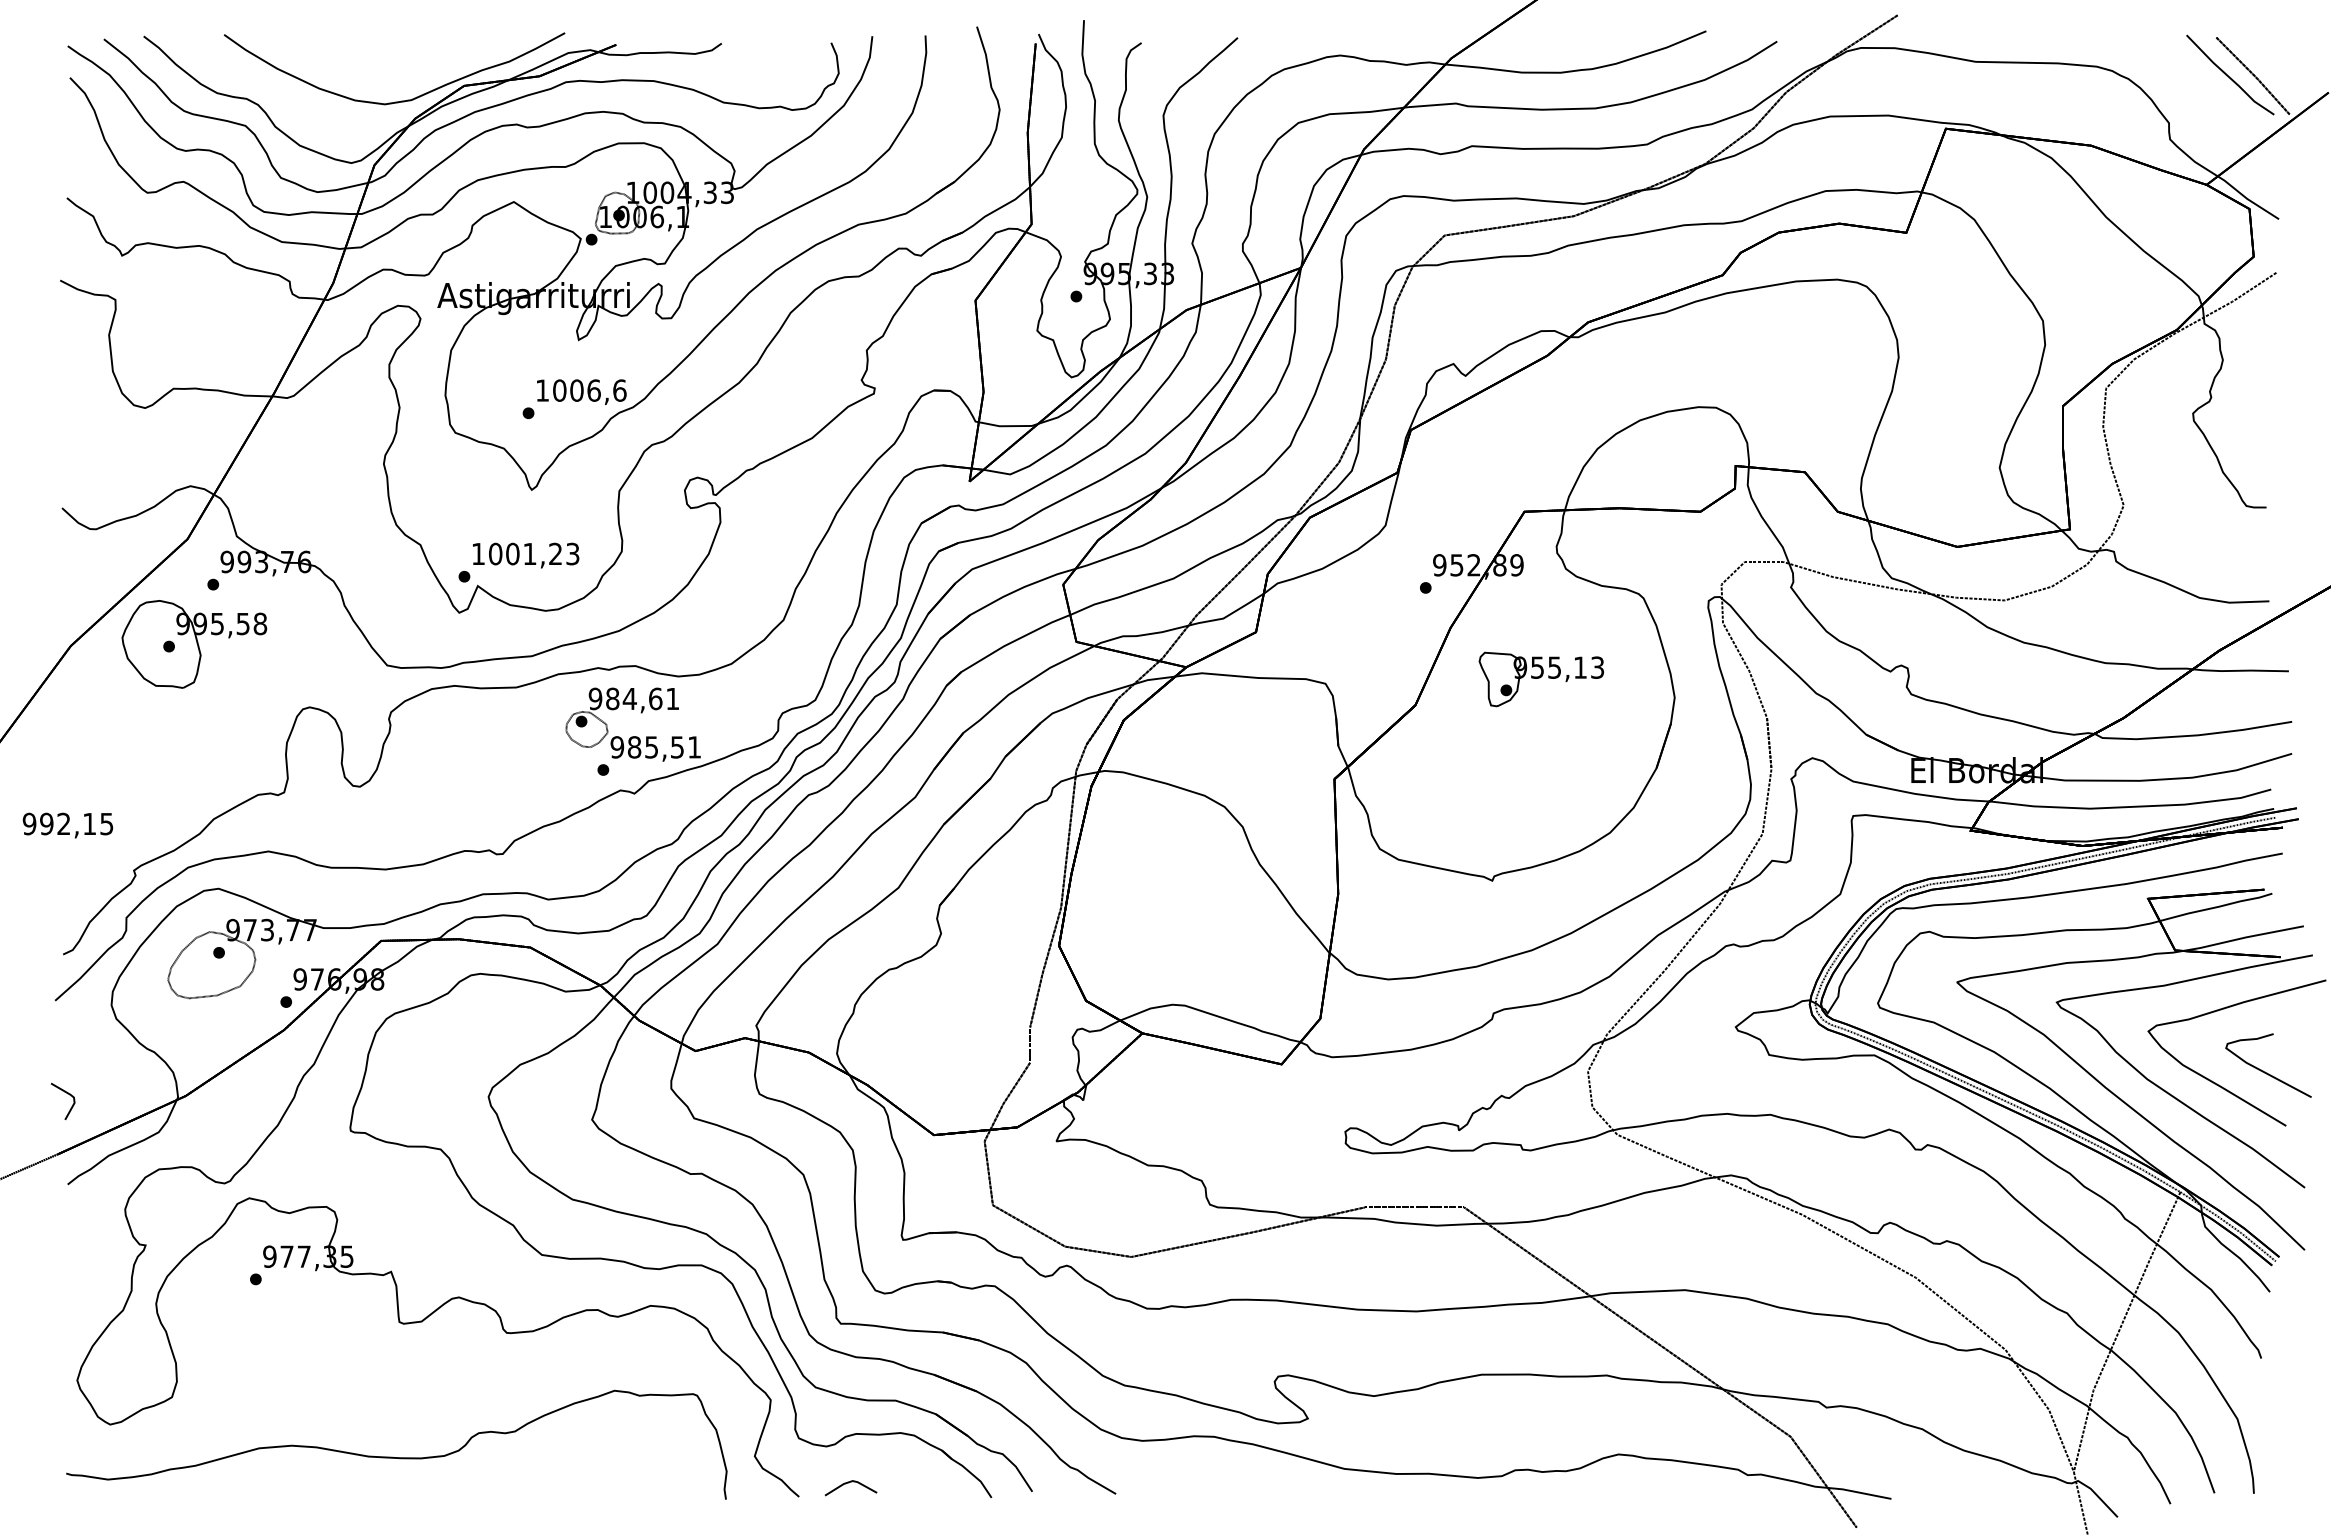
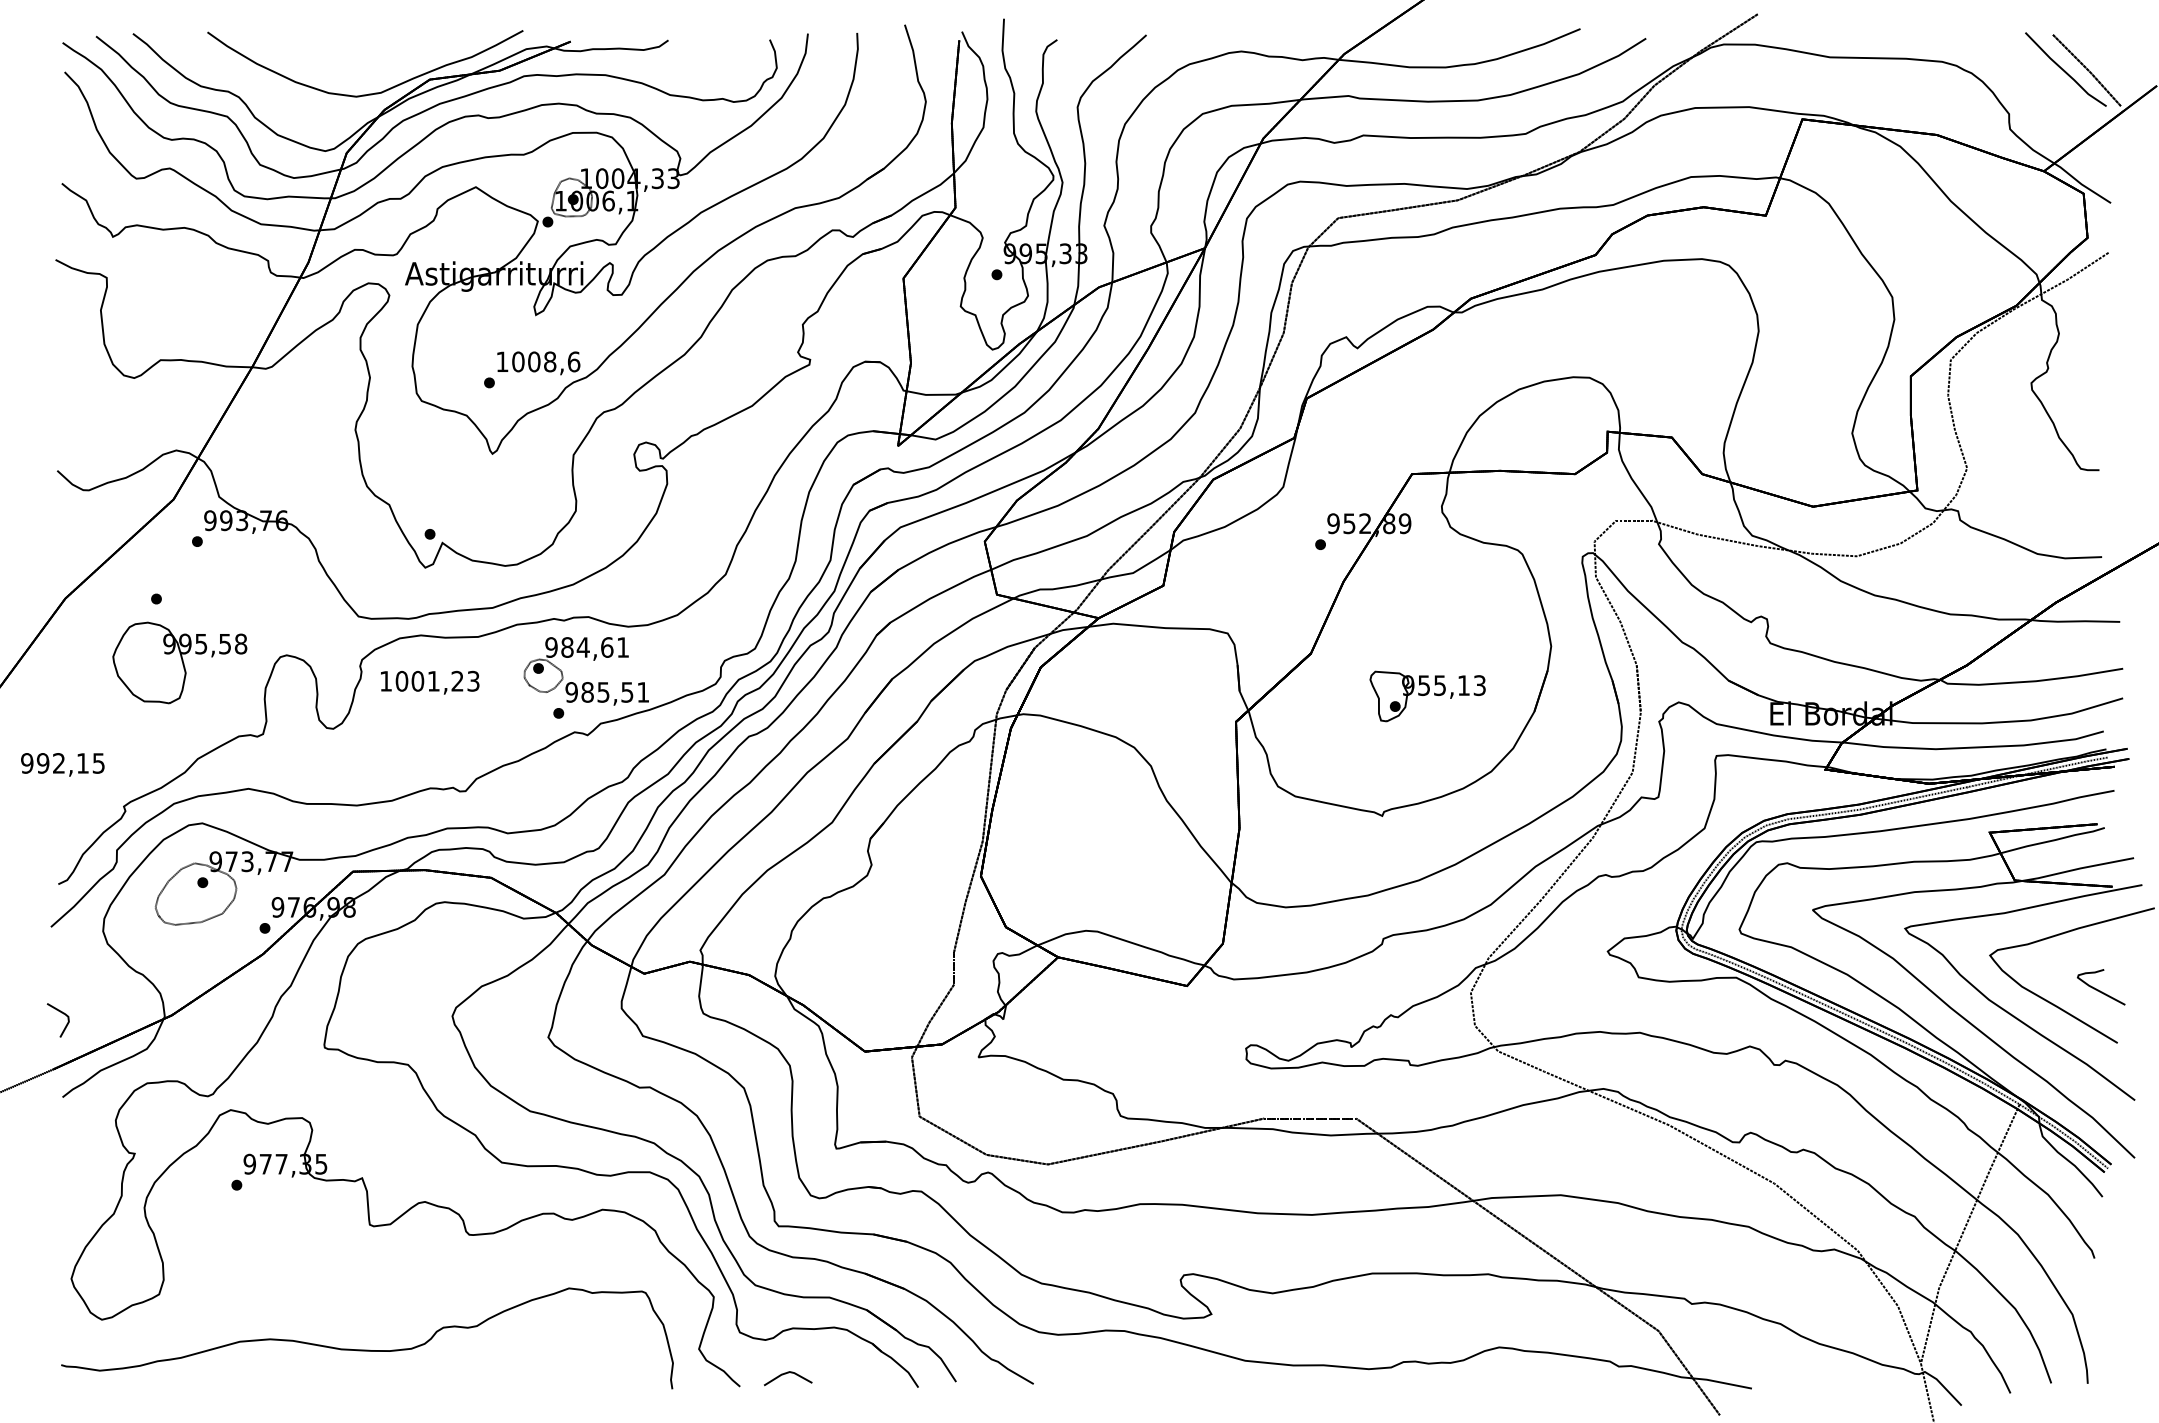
text: (594, 390) -> (550, 361), 1006,6 -> 1008,6
text: (526, 555) -> (430, 682), moved
part: (193, 643) -> (179, 662), moved
part: (1541, 679) -> (1427, 696), moved
part: (2268, 1065) -> (2101, 987), size x0.6

